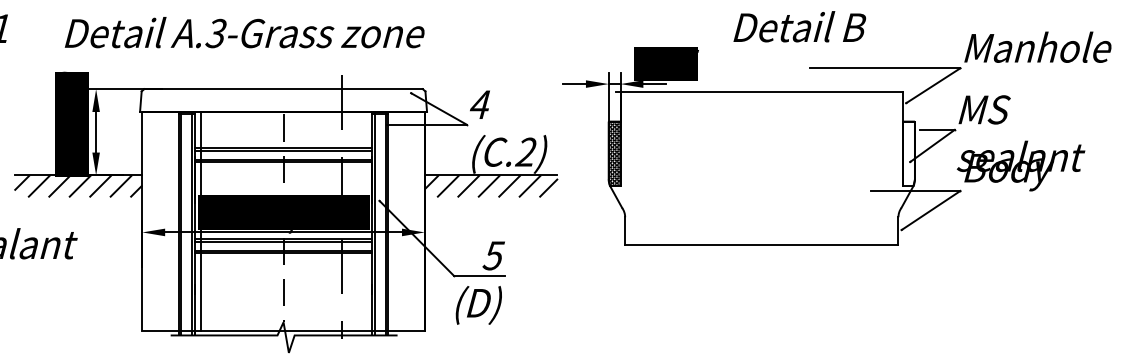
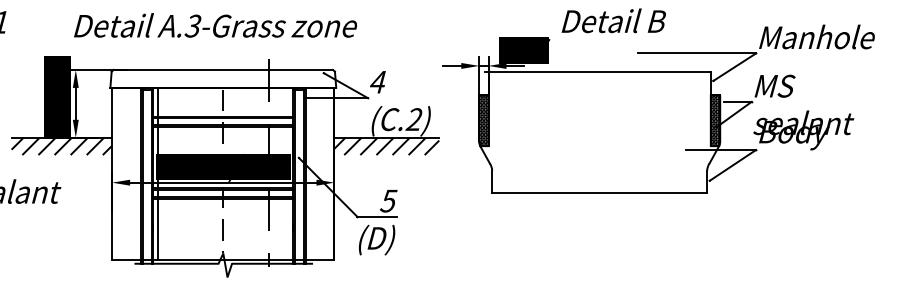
text: (799, 26) -> (613, 20), moved
text: (244, 32) -> (215, 25), moved
hatch: (908, 153) -> (715, 120), added

